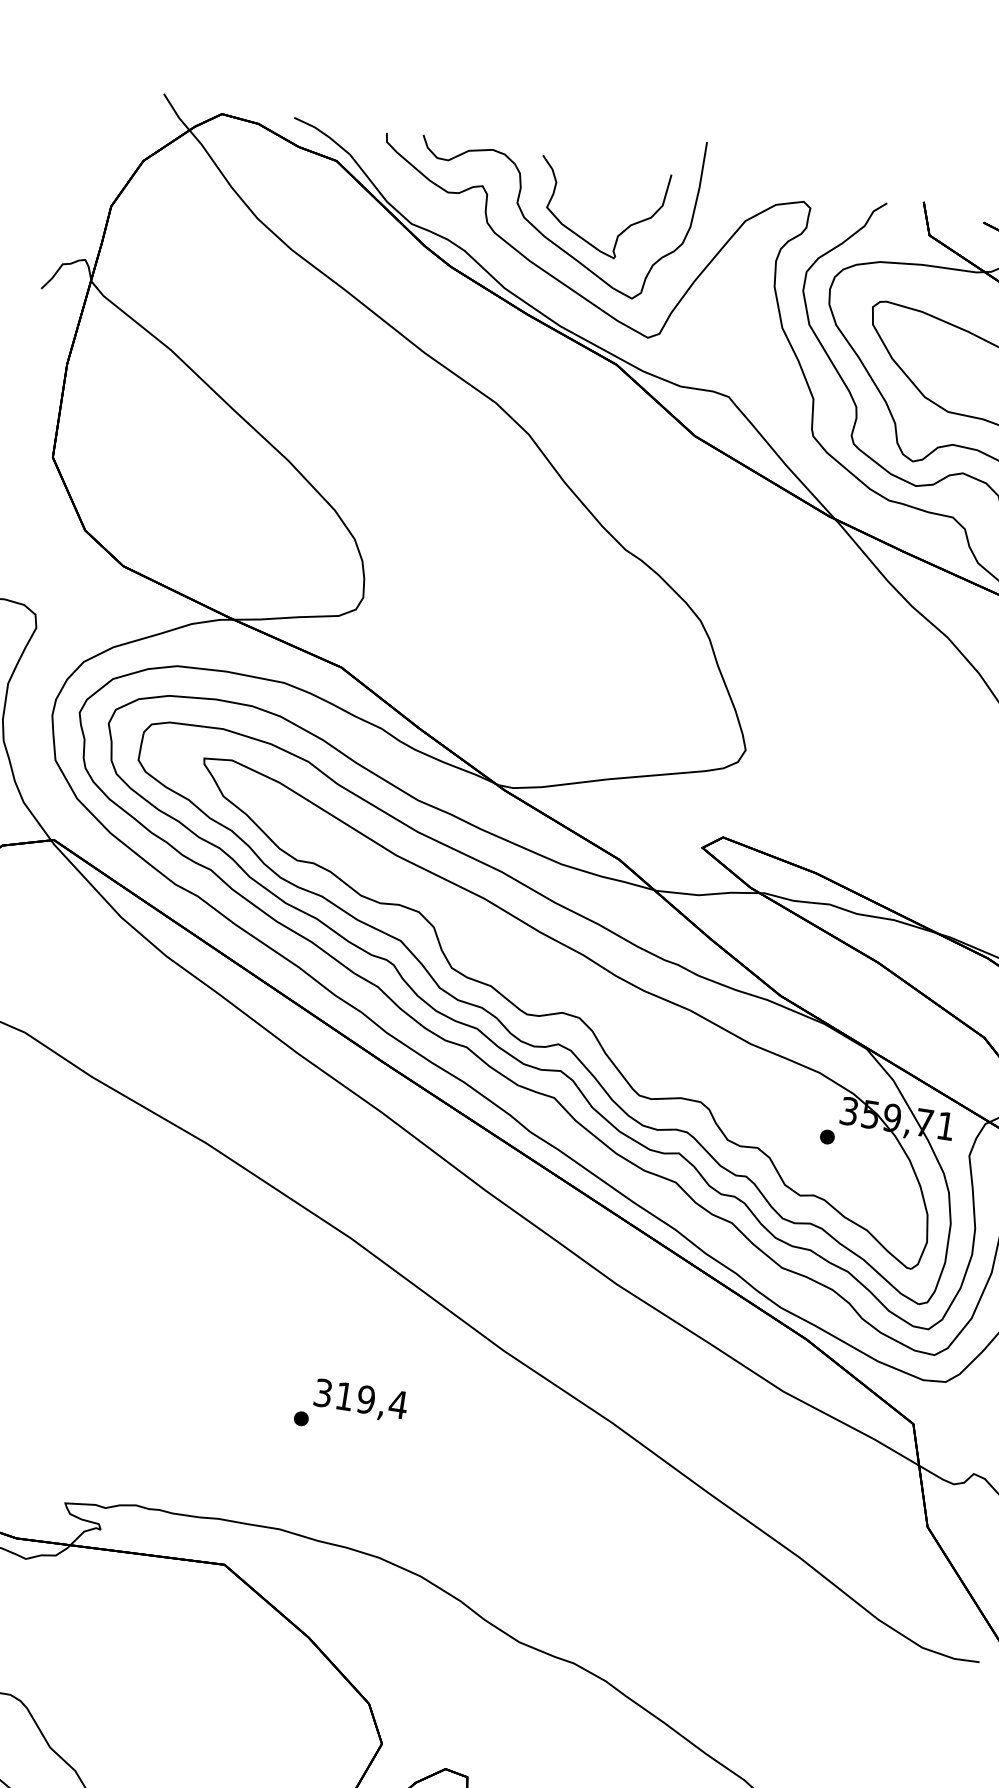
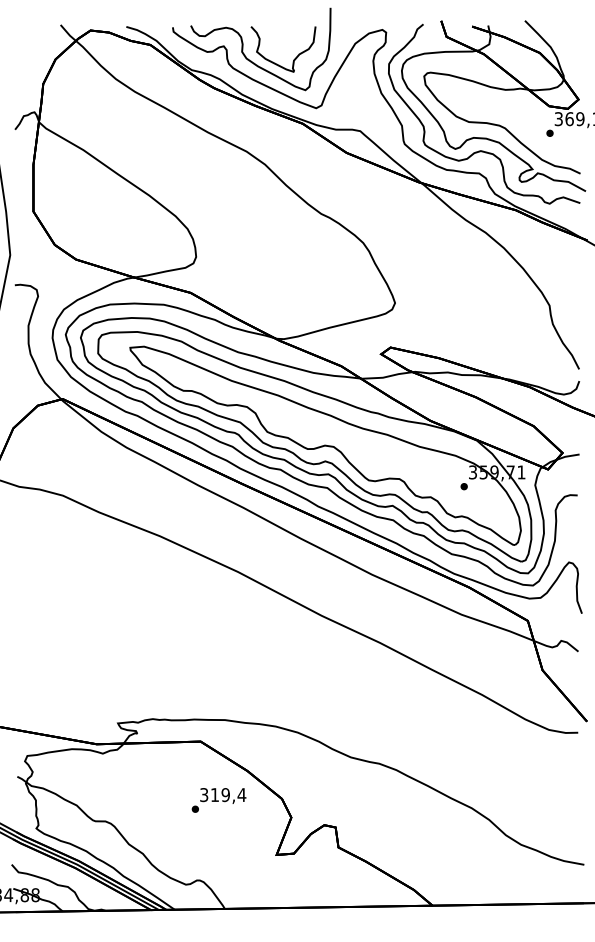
text: (350, 1408) -> (218, 800), moved

